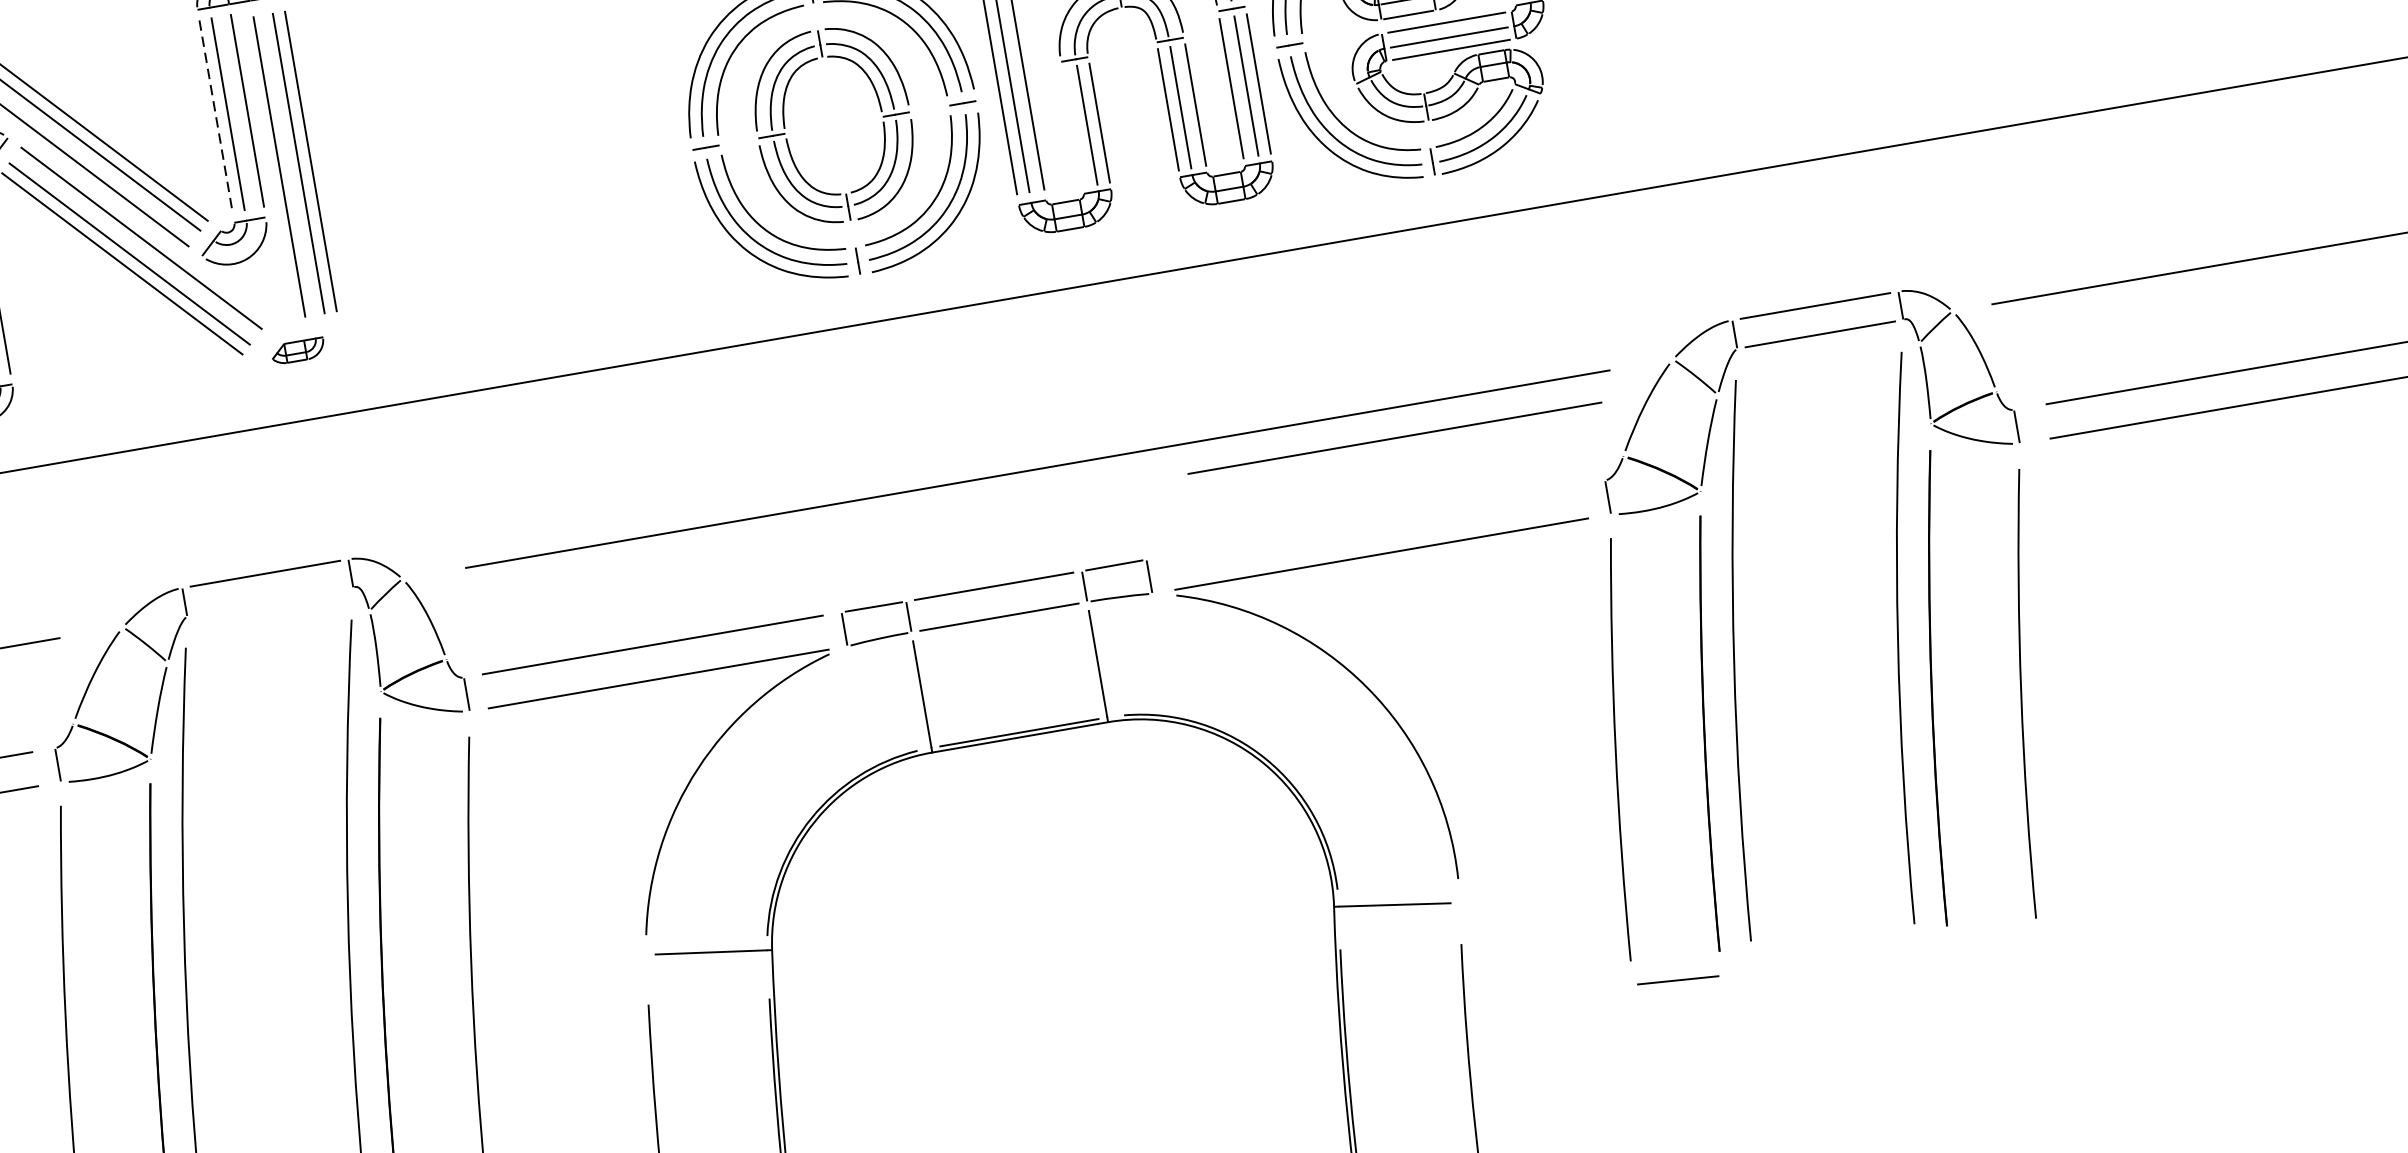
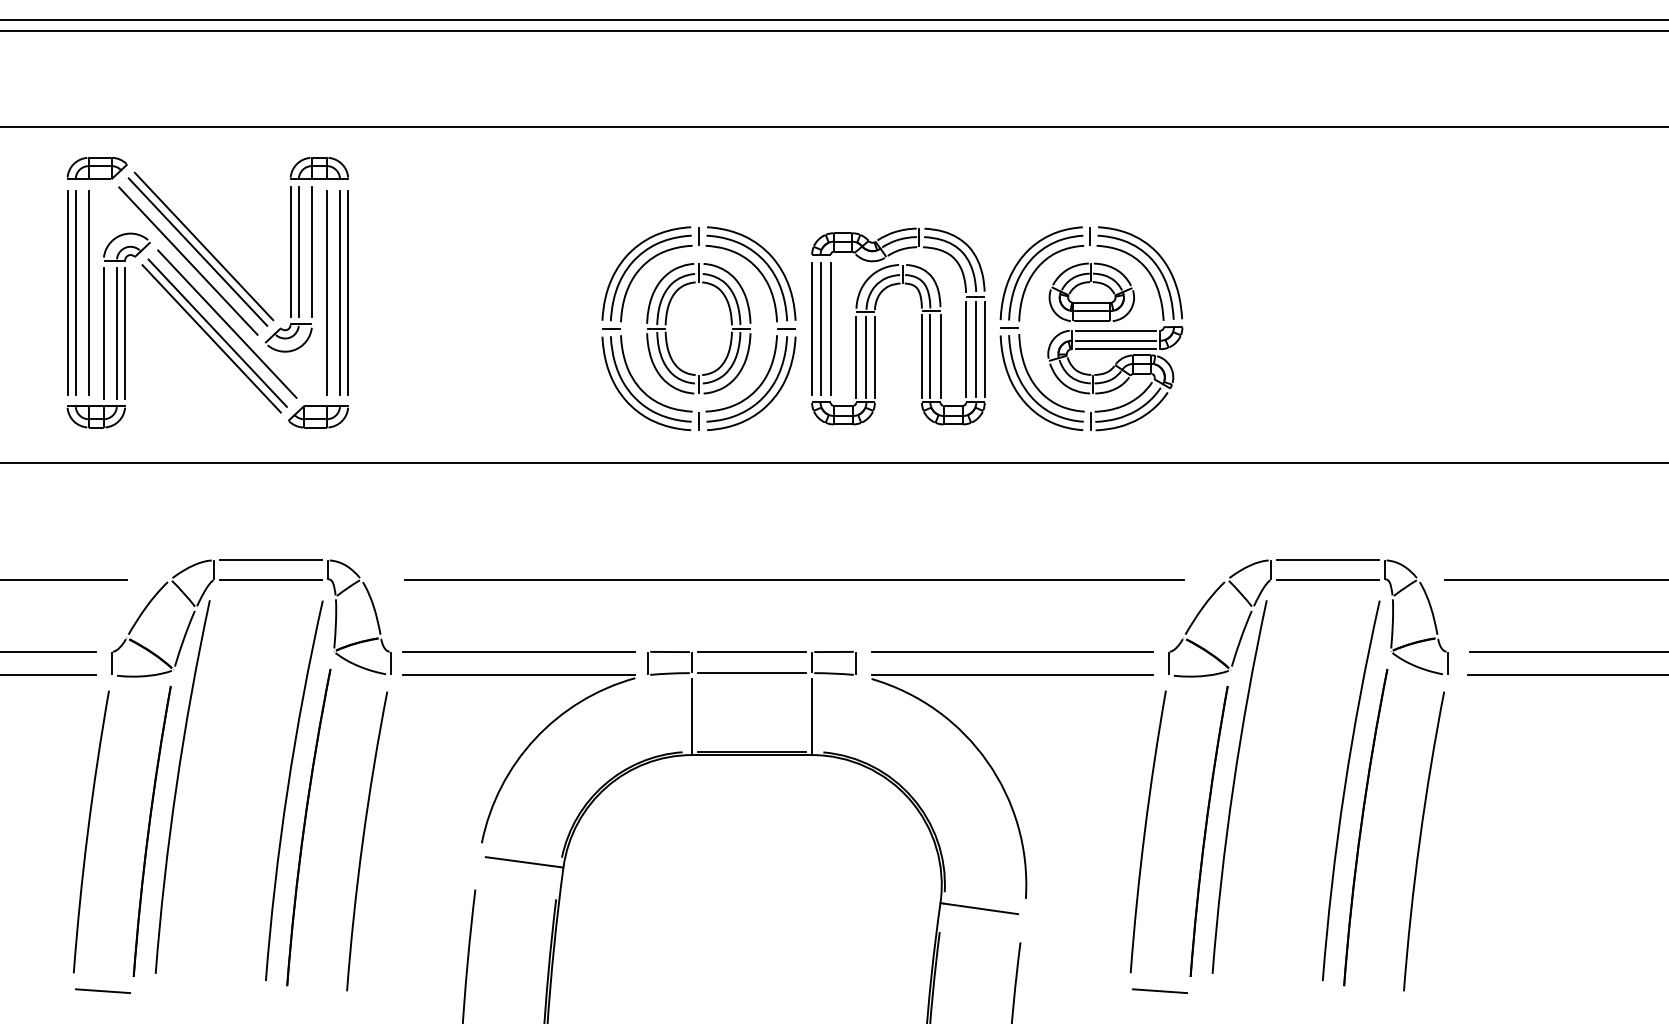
line: (216, 117) -> (290, 252), dashed -> solid
line: (1072, 126) -> (856, 356), added
part: (297, 350) -> (317, 416), size x1.67
line: (1395, 437) -> (1012, 651), moved
line: (269, 601) -> (270, 579), added

